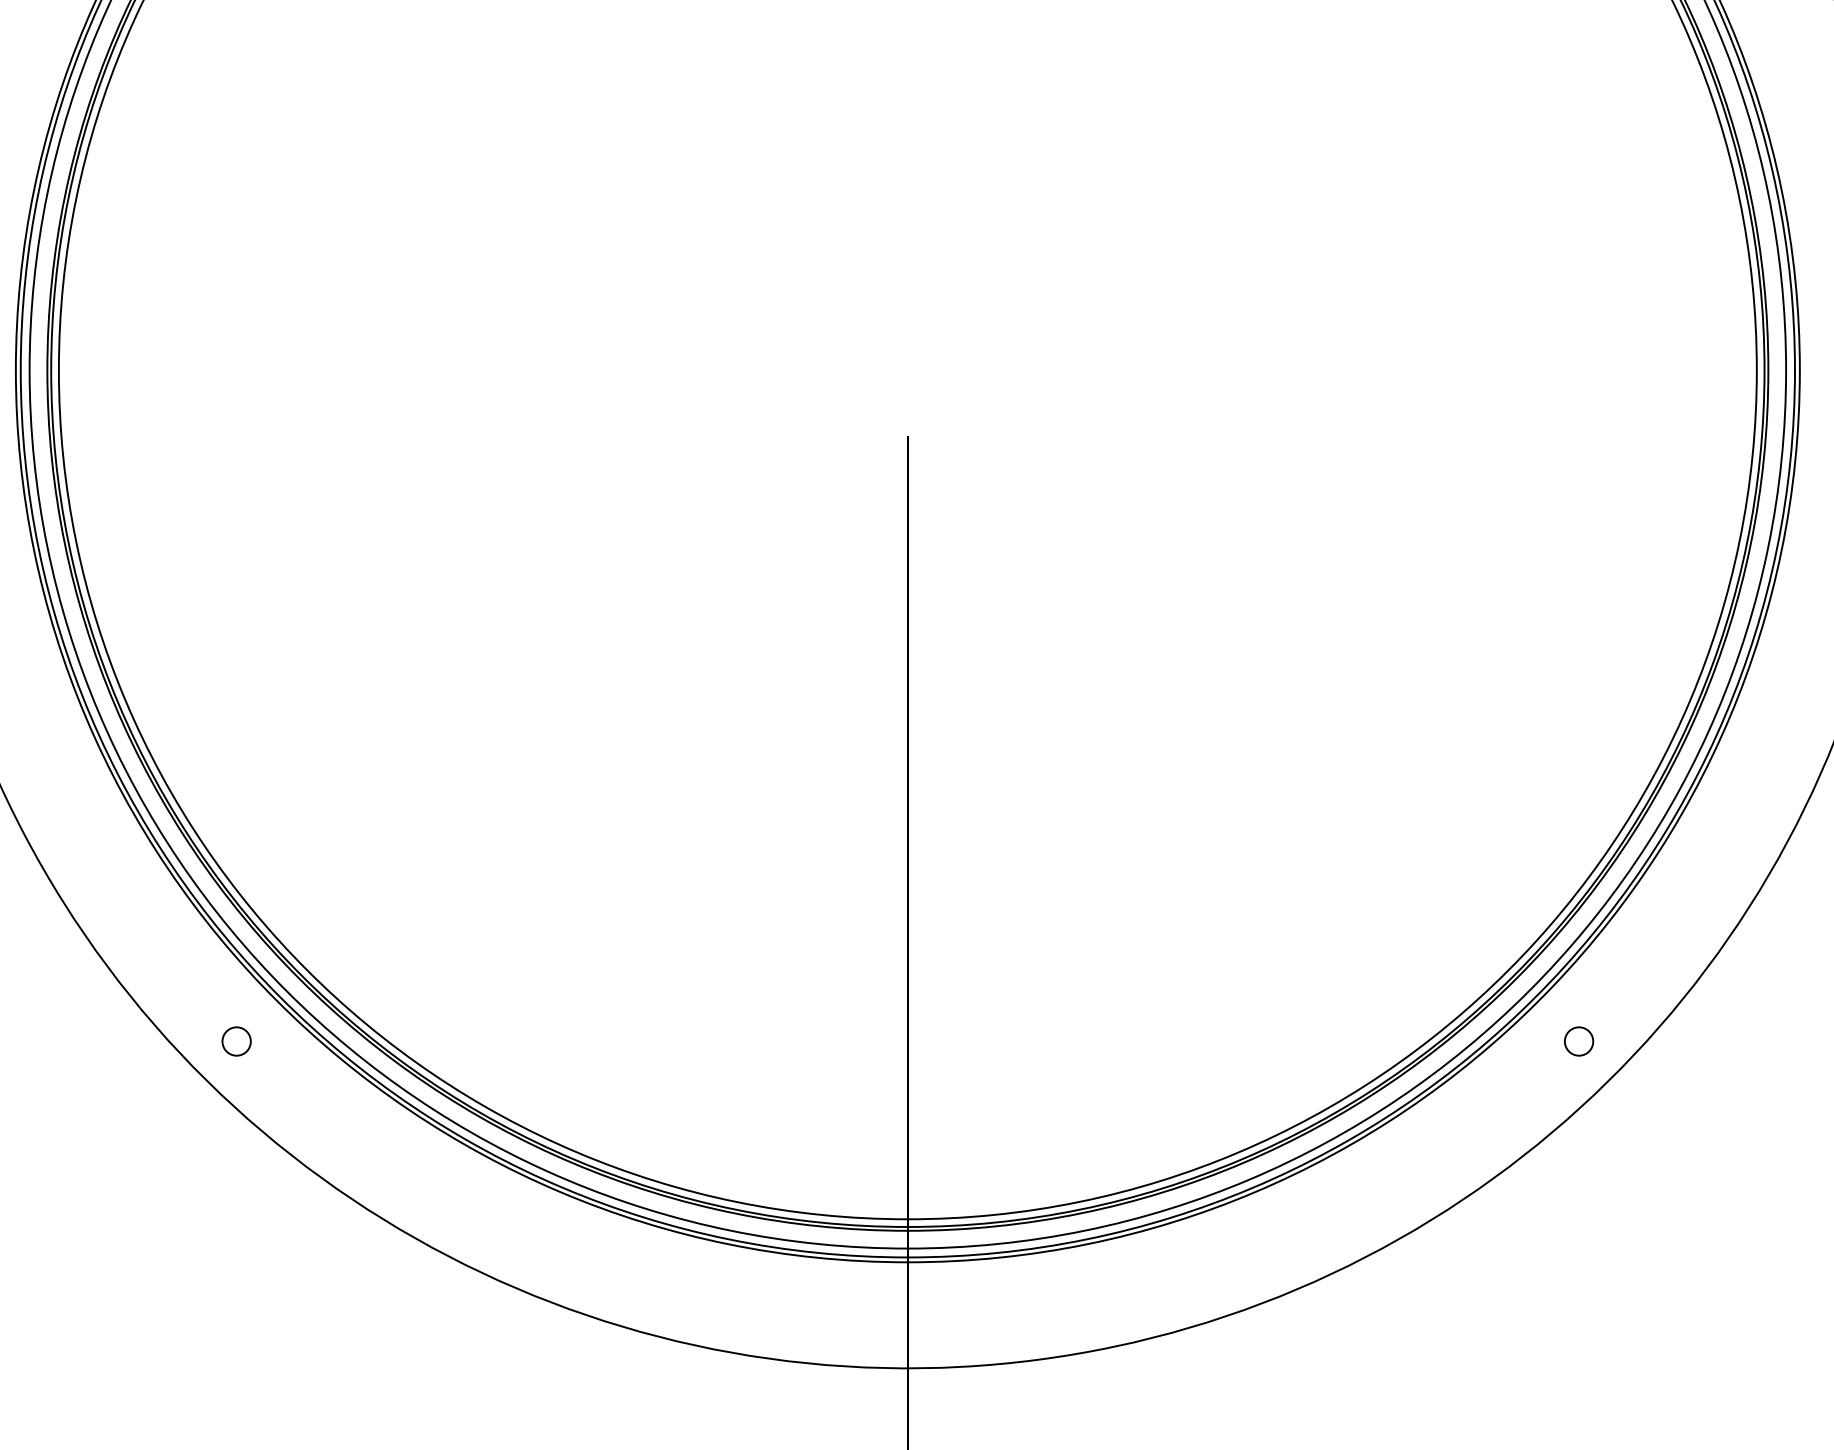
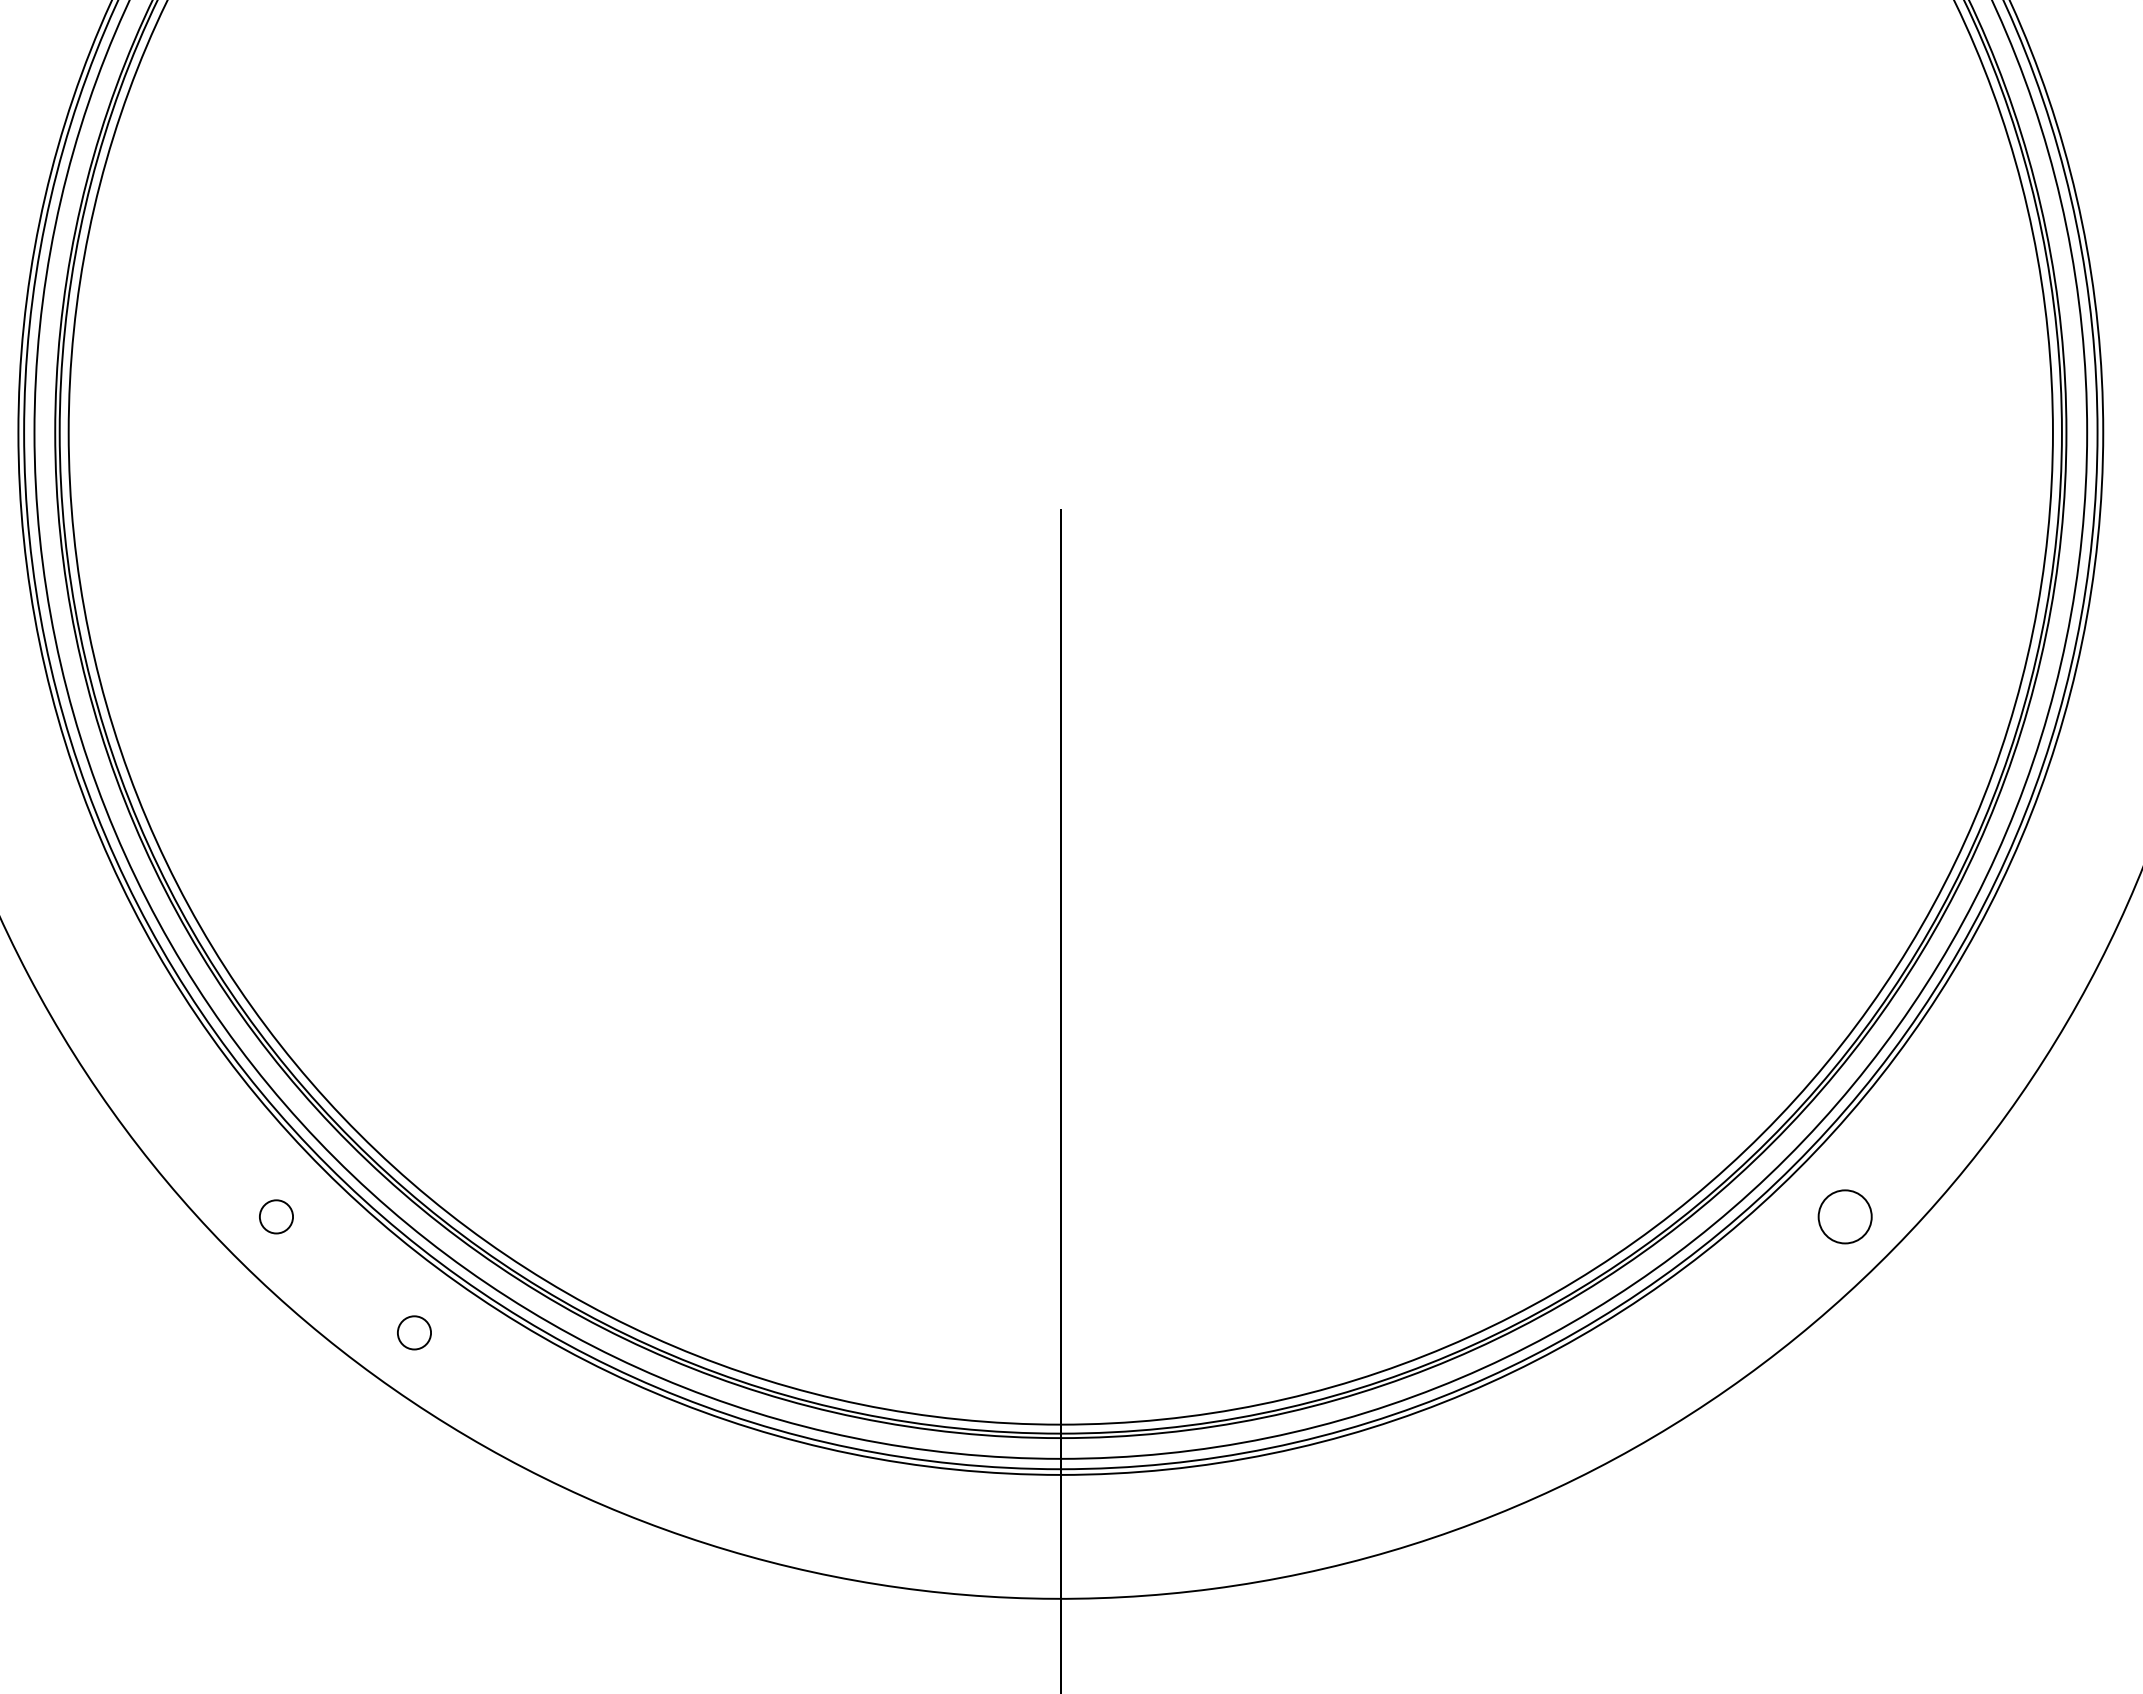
circle: (1578, 1041) -> (1844, 1216), size x1.6
circle: (354, 1140) -> (414, 1332), added

